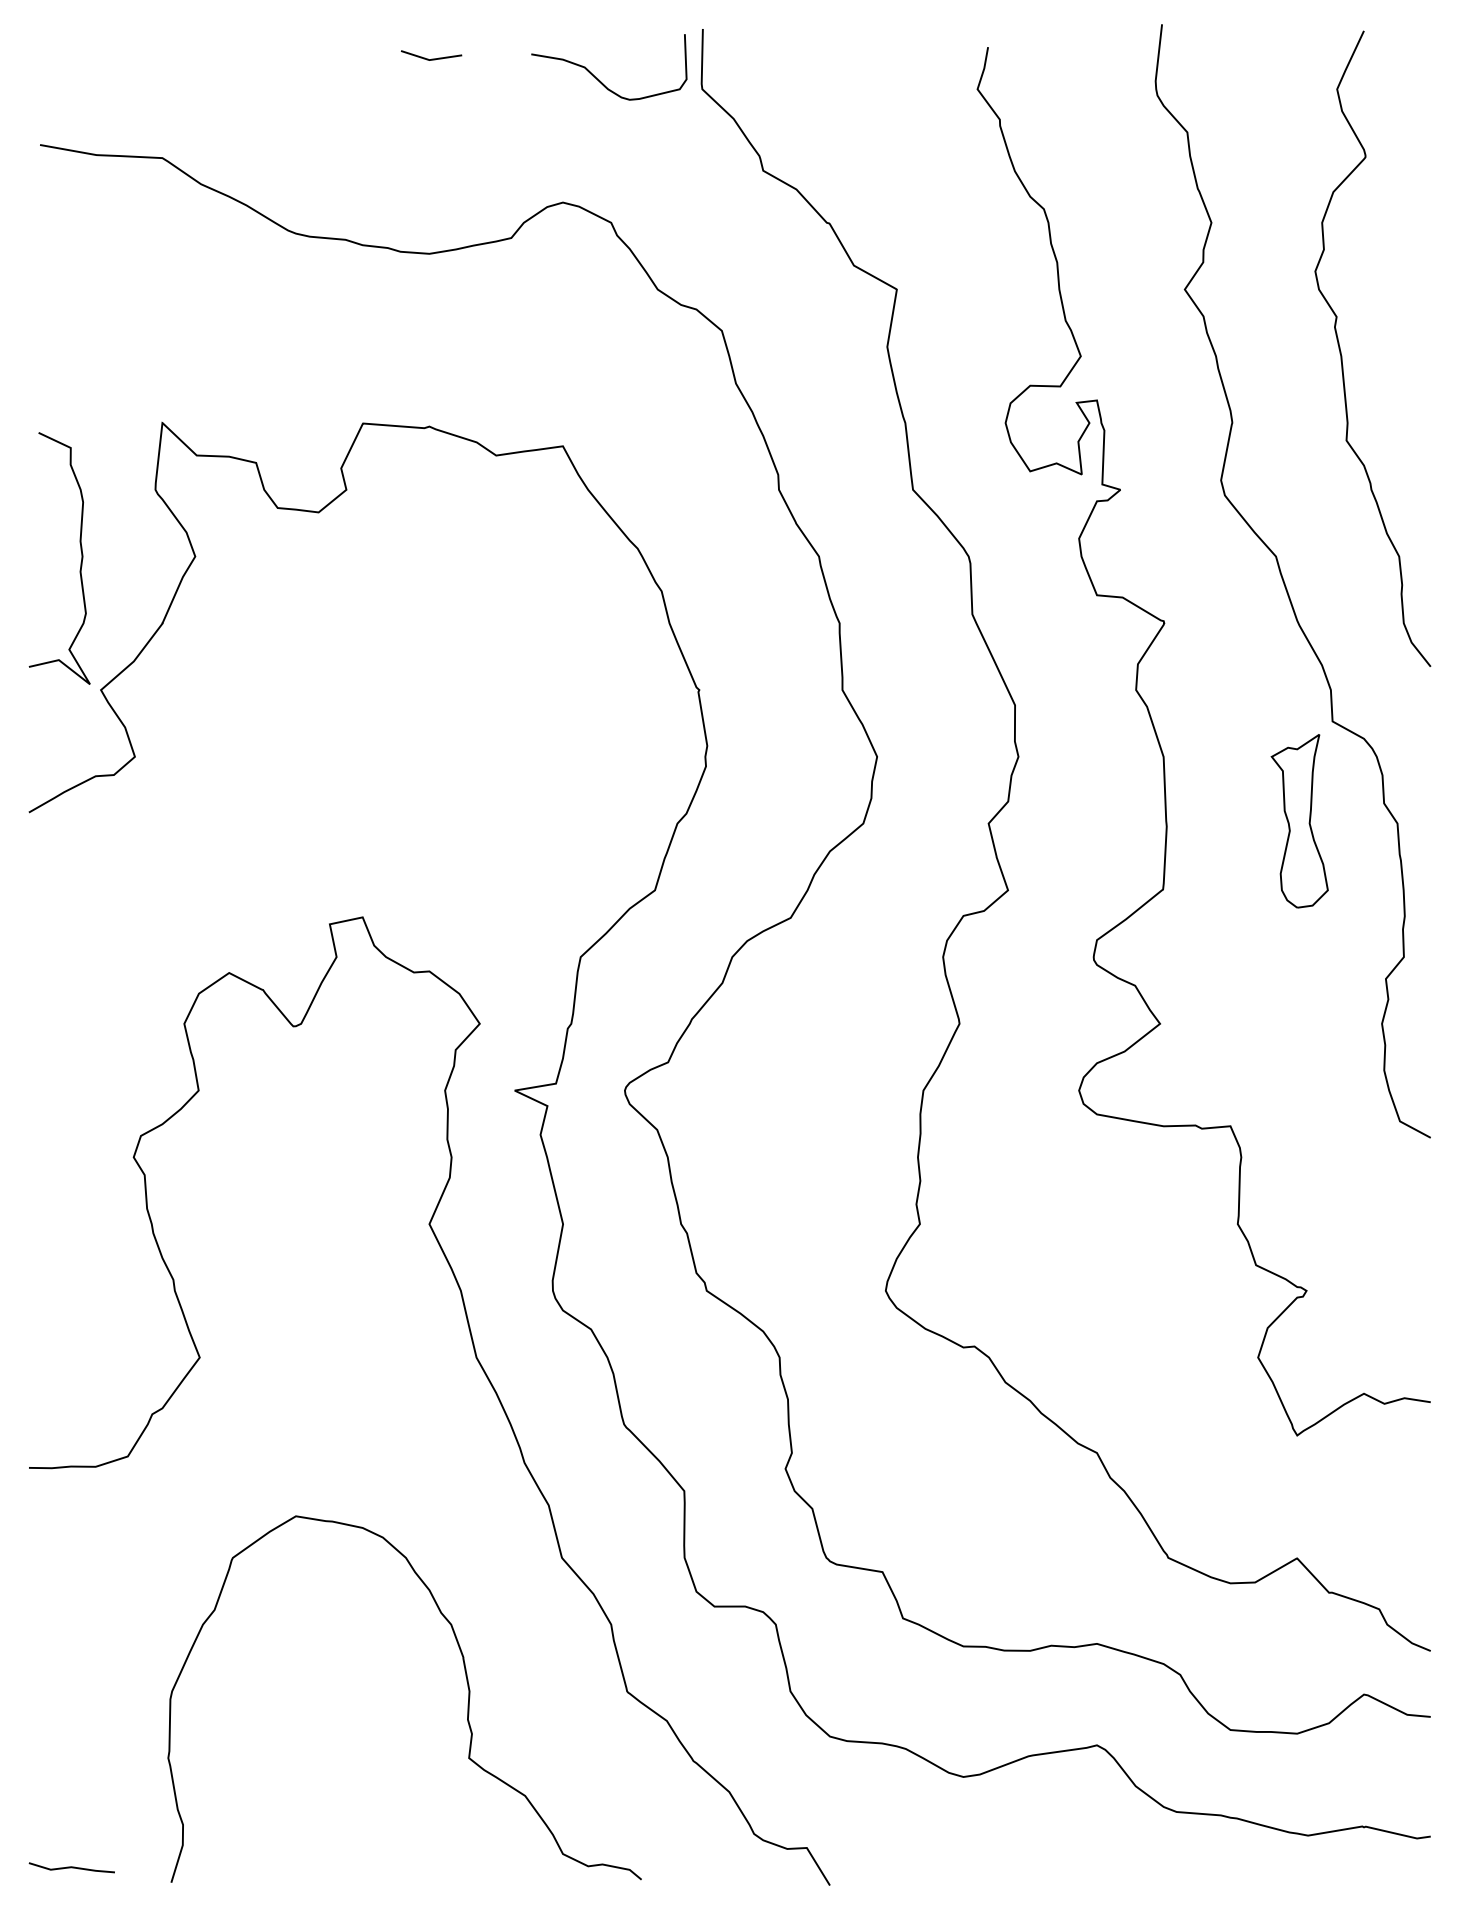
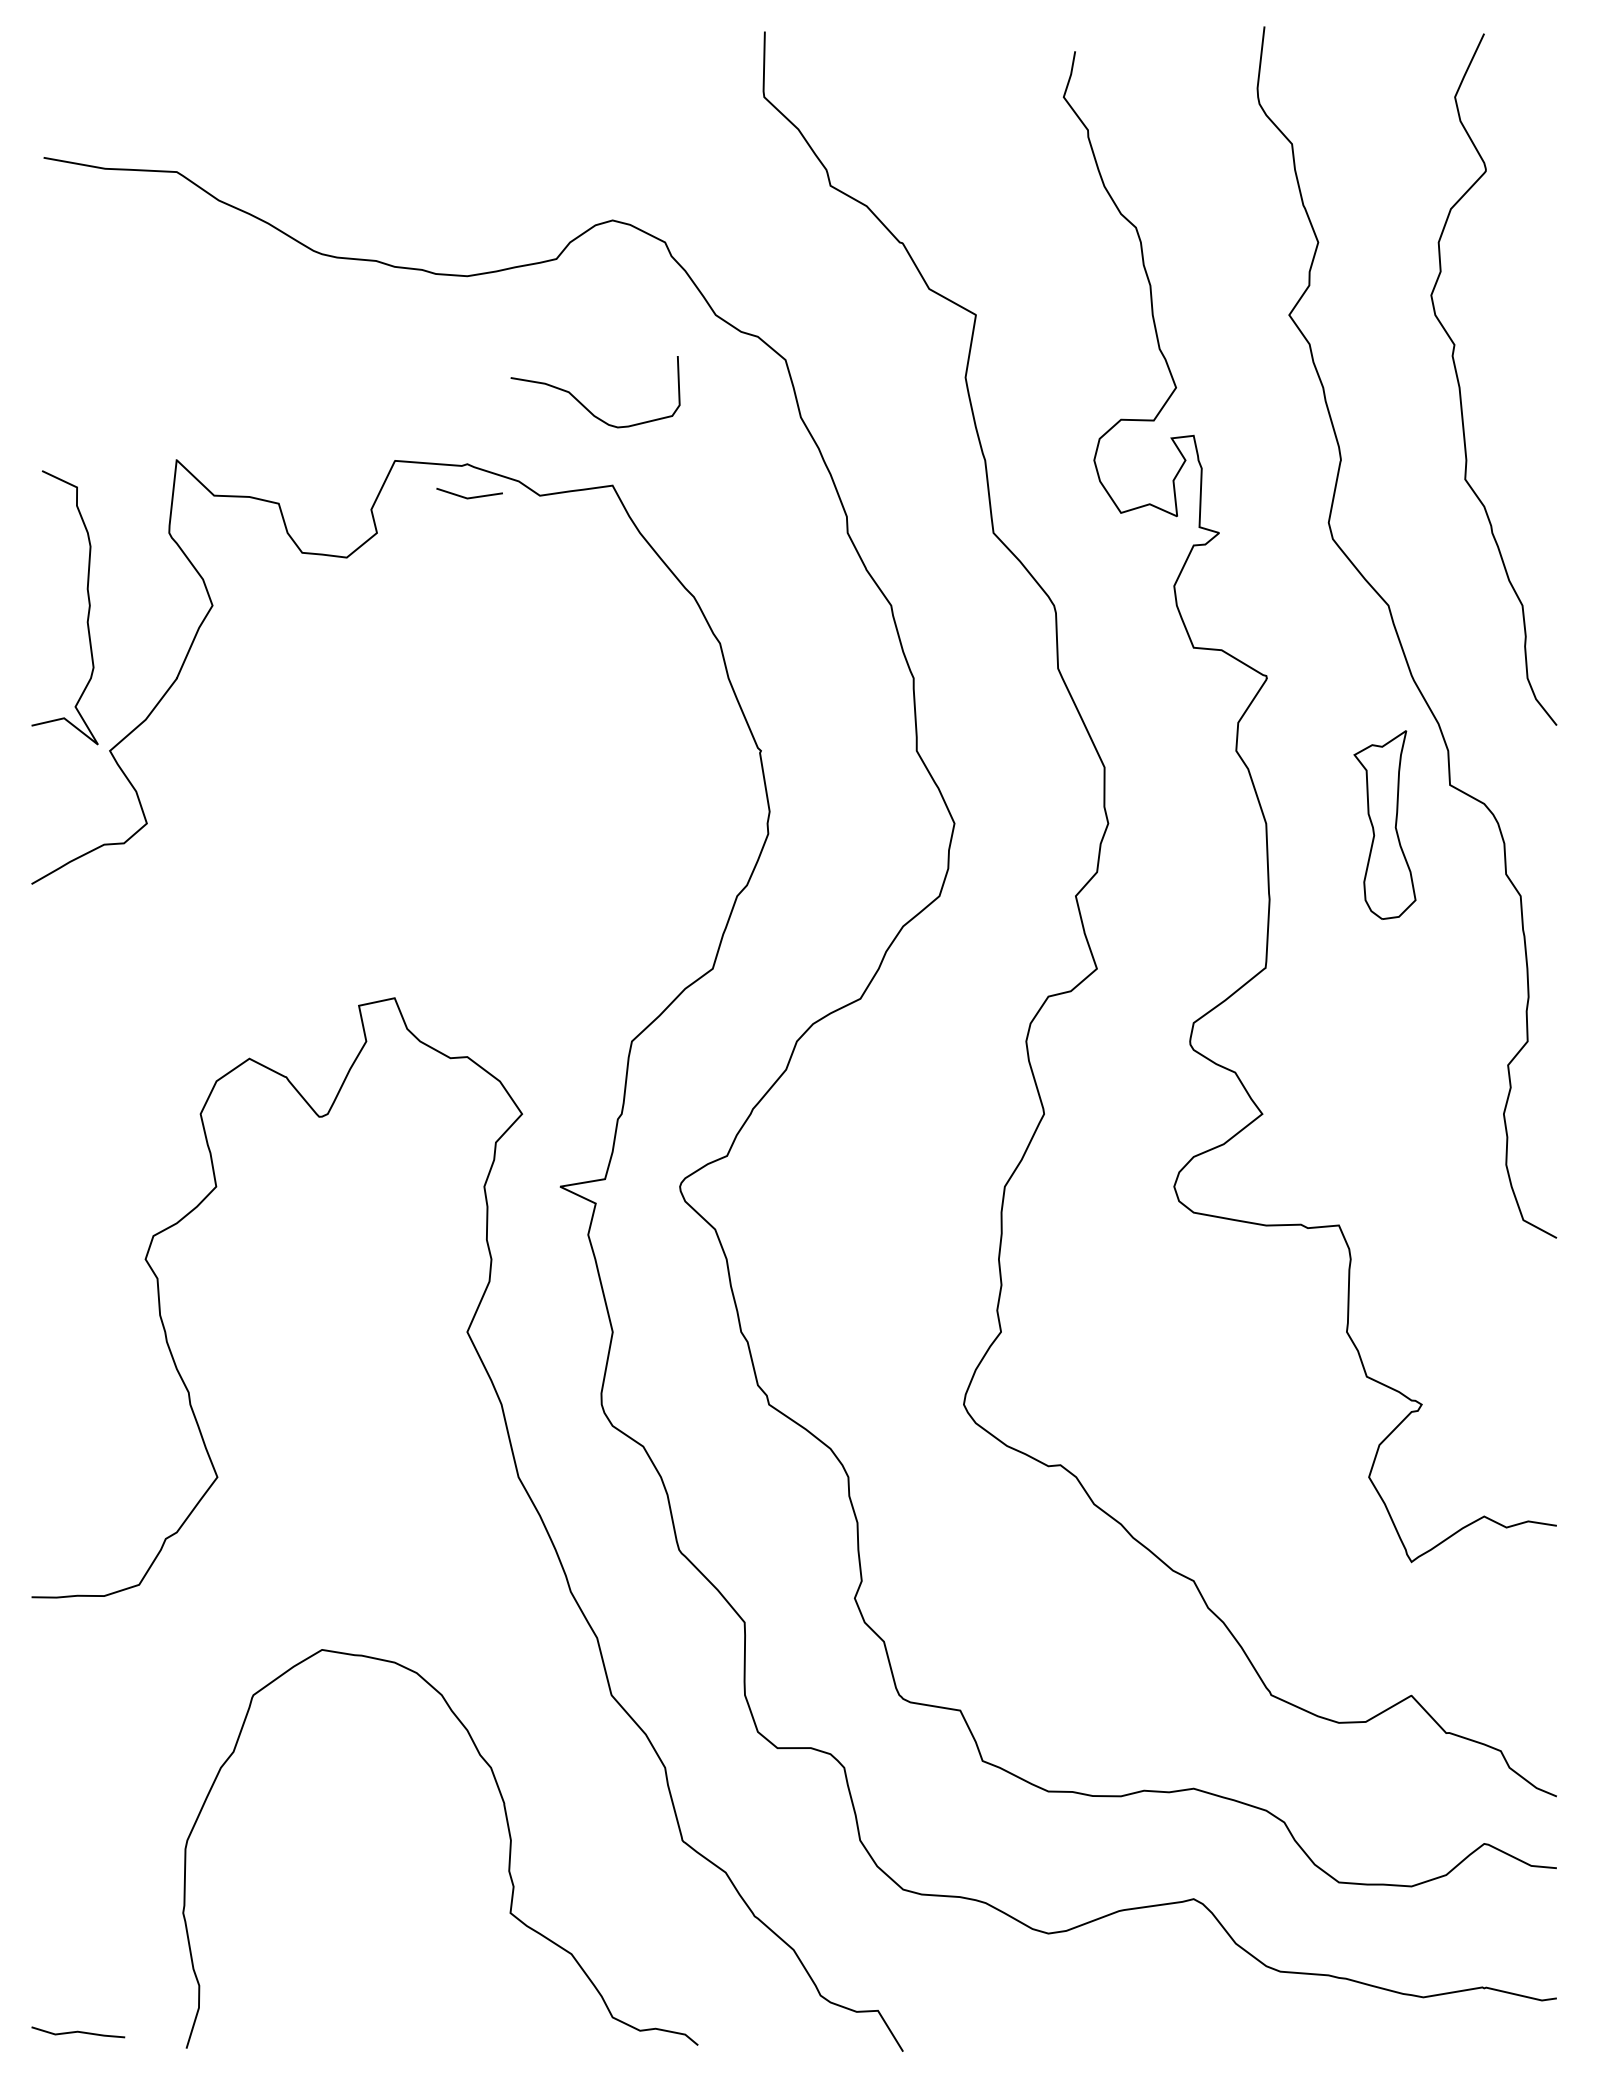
line: (431, 58) -> (469, 496), moved
curve: (599, 79) -> (584, 405), moved
part: (1299, 821) -> (1384, 825), moved

